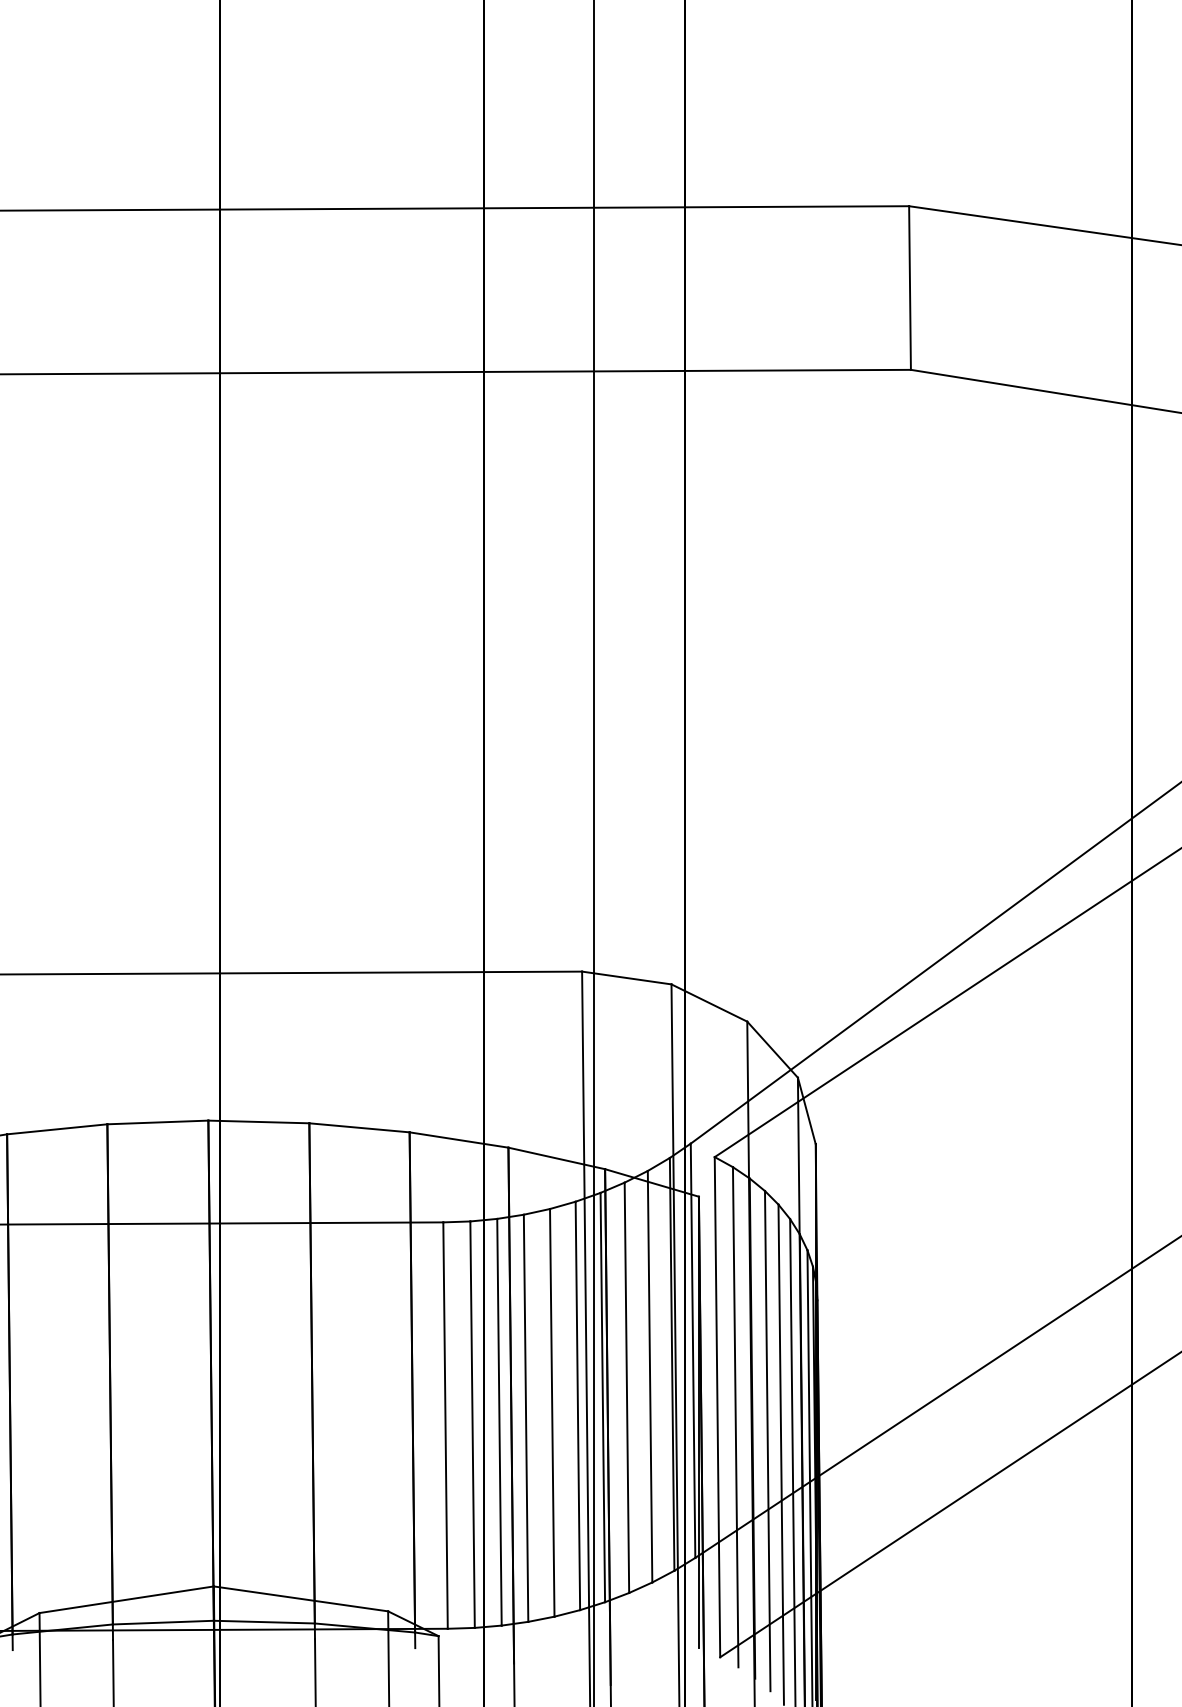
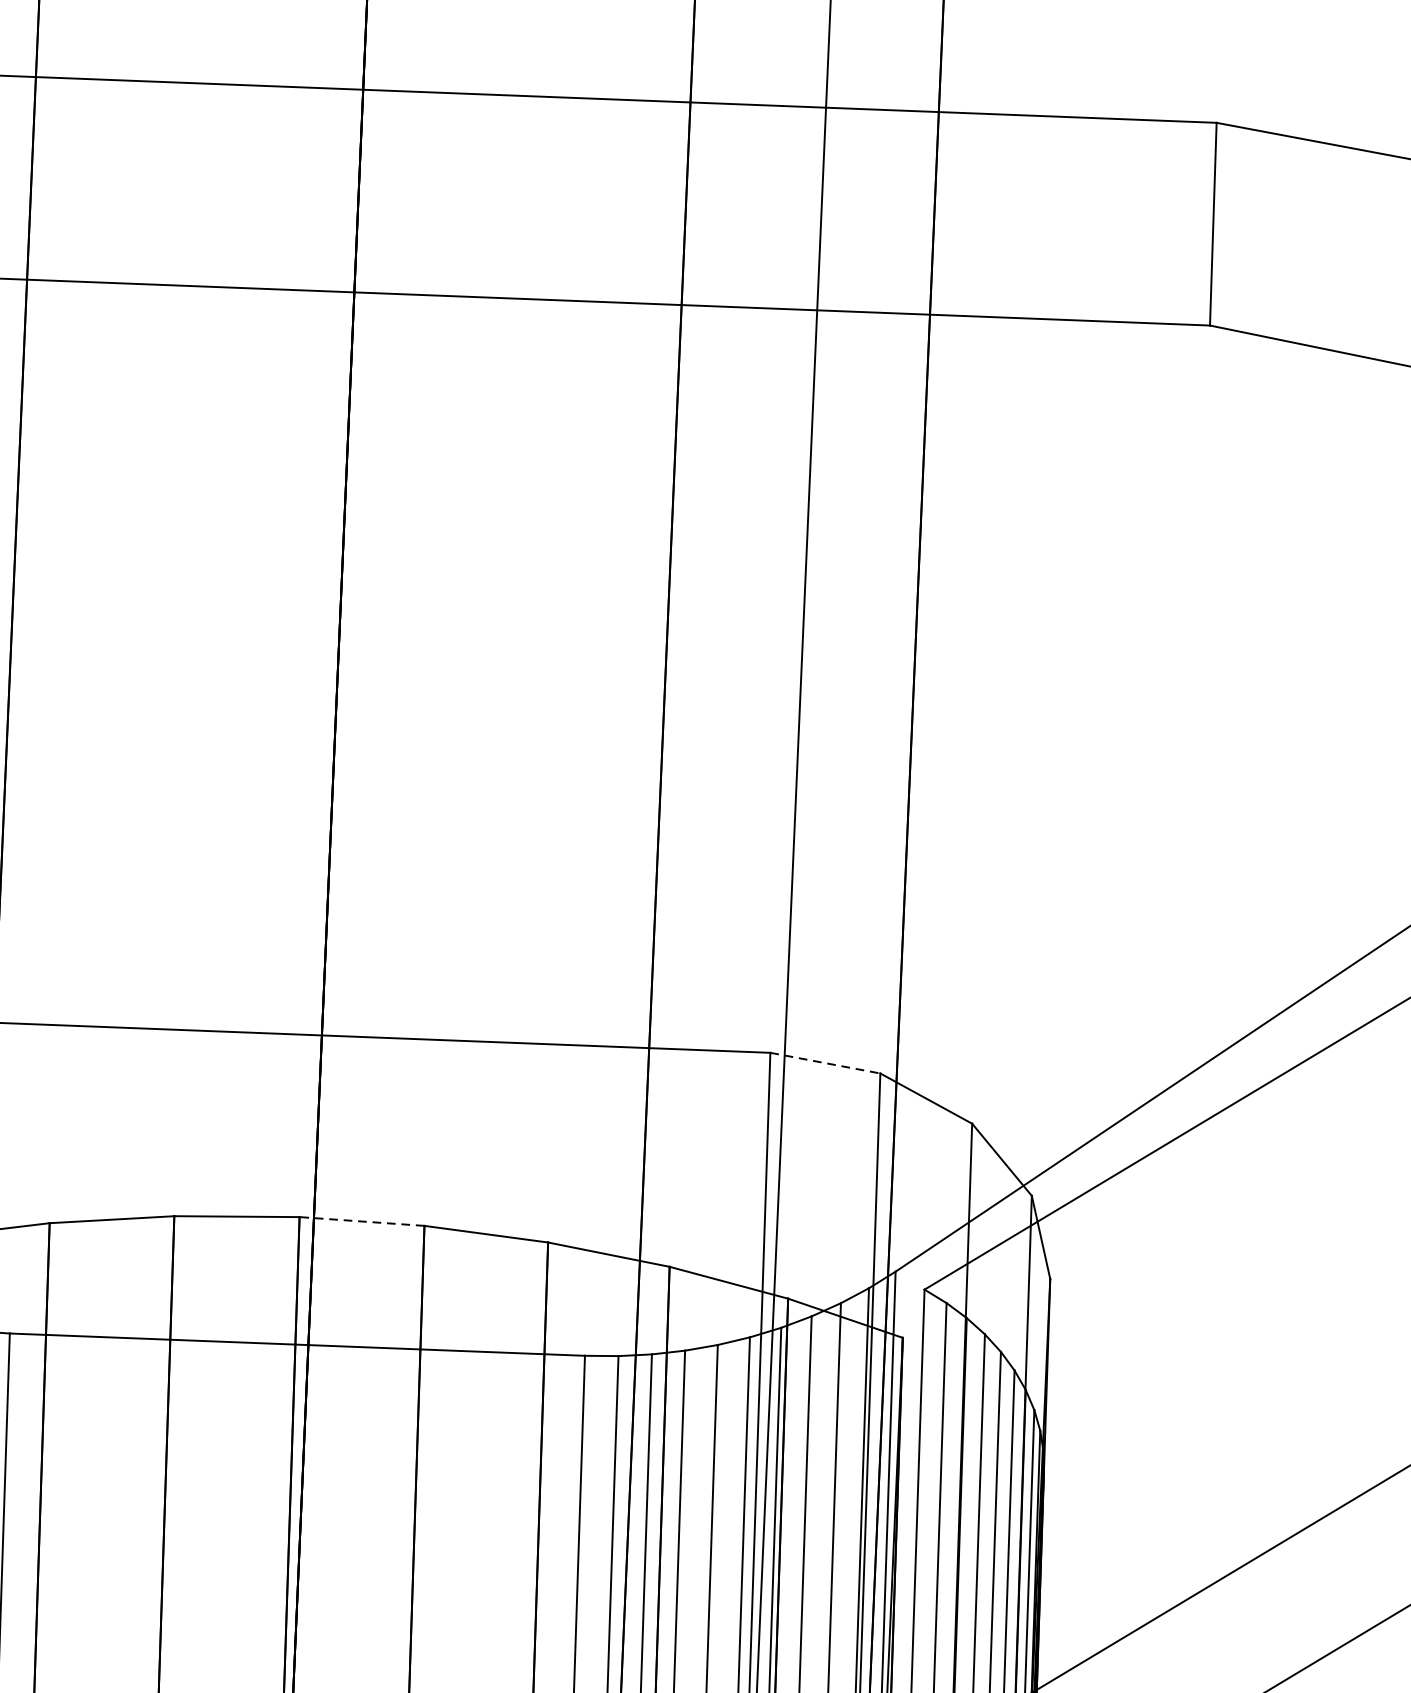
line: (627, 978) -> (826, 1063), solid -> dashed
line: (258, 1121) -> (361, 1220), solid -> dashed

